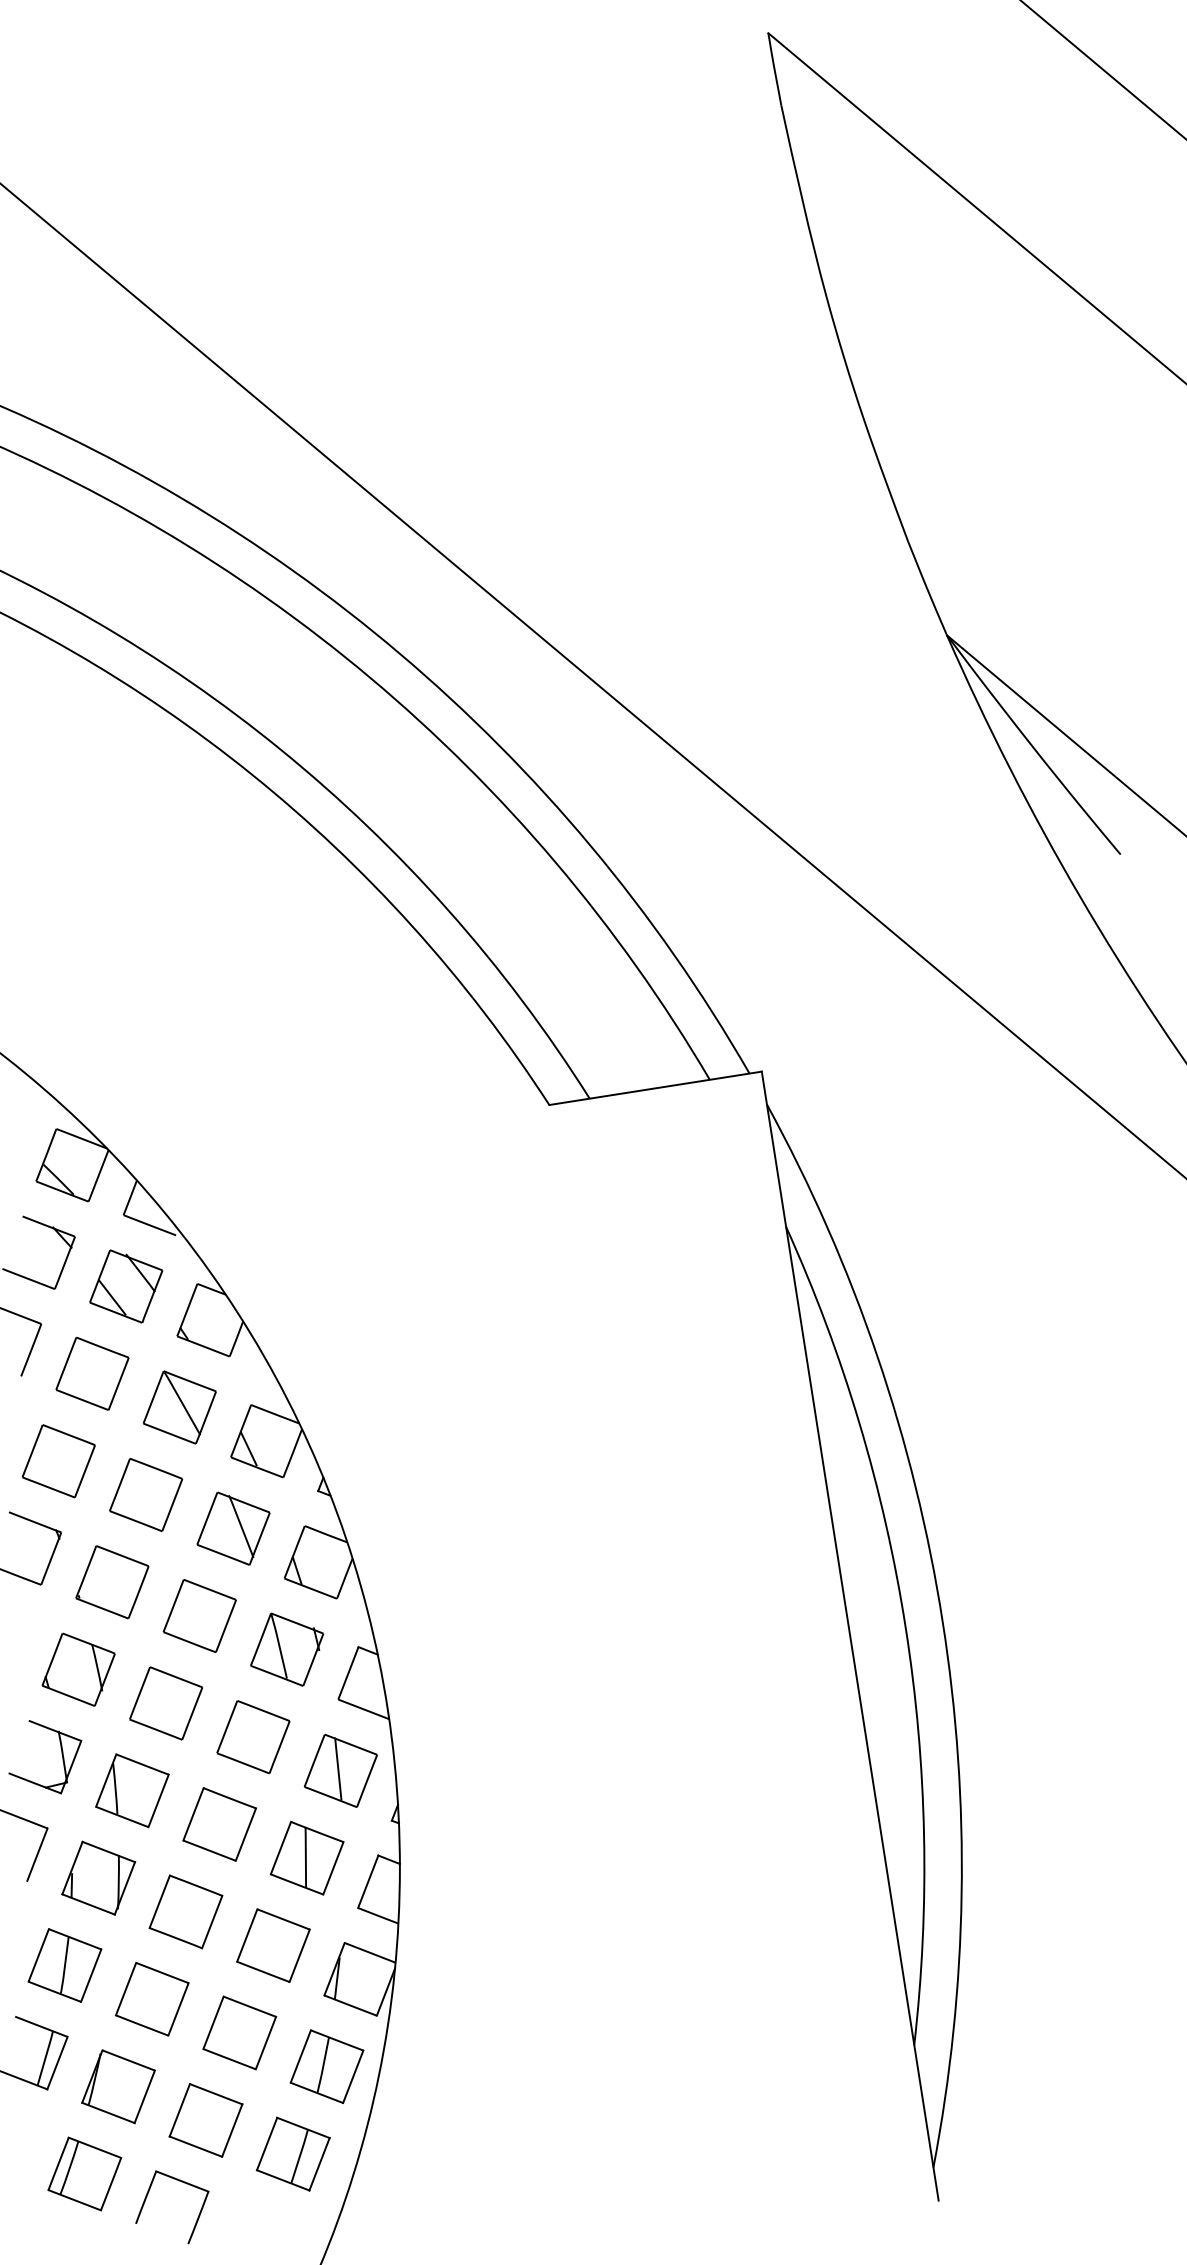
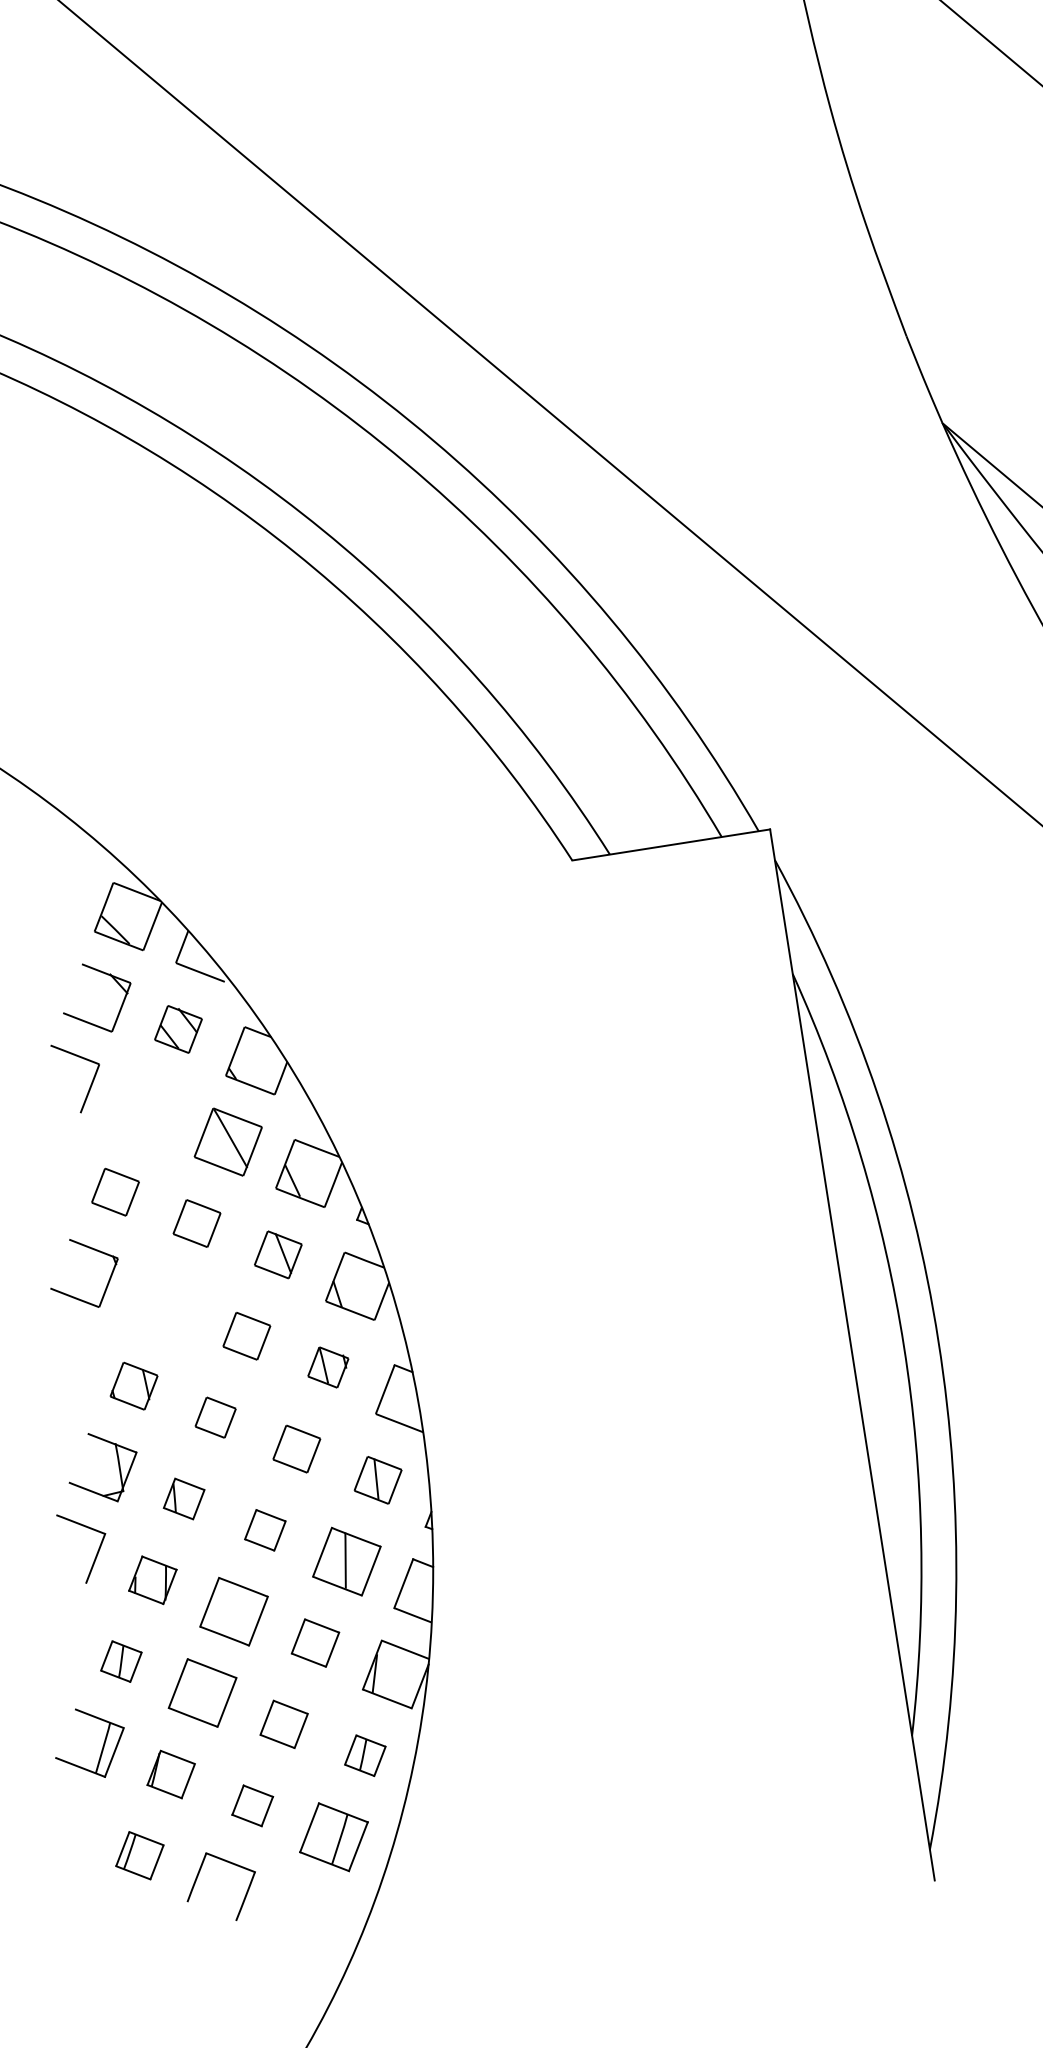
part: (126, 1286) -> (178, 1029), size x0.7
part: (92, 1373) -> (147, 1110), removed
part: (58, 1461) -> (115, 1192), size x0.7
part: (146, 1494) -> (197, 1223), size x0.7
part: (233, 1528) -> (278, 1254), size x0.7
part: (112, 1582) -> (165, 1305), removed
part: (199, 1615) -> (246, 1335), size x0.7
part: (287, 1649) -> (328, 1367), size x0.6
part: (78, 1669) -> (133, 1386), size x0.7
part: (166, 1703) -> (215, 1417), size x0.6
part: (253, 1737) -> (296, 1449), size x0.7
part: (340, 1770) -> (377, 1480), size x0.7
part: (132, 1790) -> (184, 1498), size x0.6
part: (219, 1824) -> (265, 1530), size x0.6
part: (98, 1877) -> (152, 1579), size x0.7
part: (273, 1945) -> (315, 1642), size x0.7
part: (64, 1965) -> (120, 1661), size x0.6
part: (239, 2032) -> (283, 1723), size x0.7
part: (326, 2066) -> (364, 1755), size x0.6
part: (118, 2086) -> (171, 1774), size x0.7
part: (205, 2120) -> (252, 1805), size x0.6
part: (84, 2173) -> (139, 1855), size x0.7

